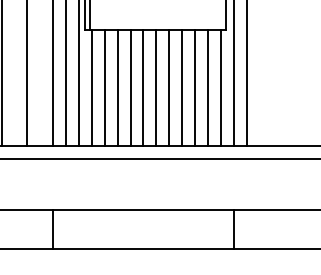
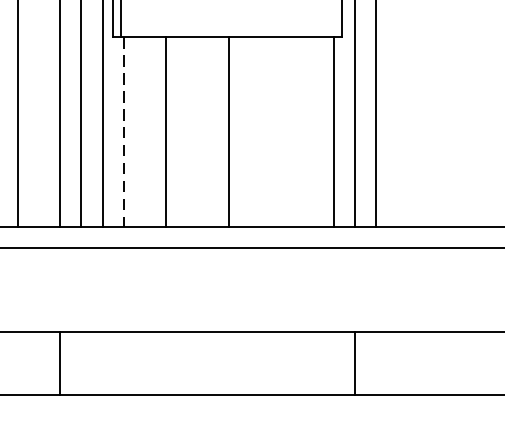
line: (104, 87) -> (144, 131), removed
line: (130, 87) -> (186, 131), removed
line: (143, 87) -> (207, 131), removed
line: (169, 87) -> (250, 131), removed
line: (182, 87) -> (271, 131), removed
line: (194, 87) -> (290, 131), removed
line: (207, 87) -> (312, 131), removed
line: (91, 88) -> (122, 133), solid -> dashed

